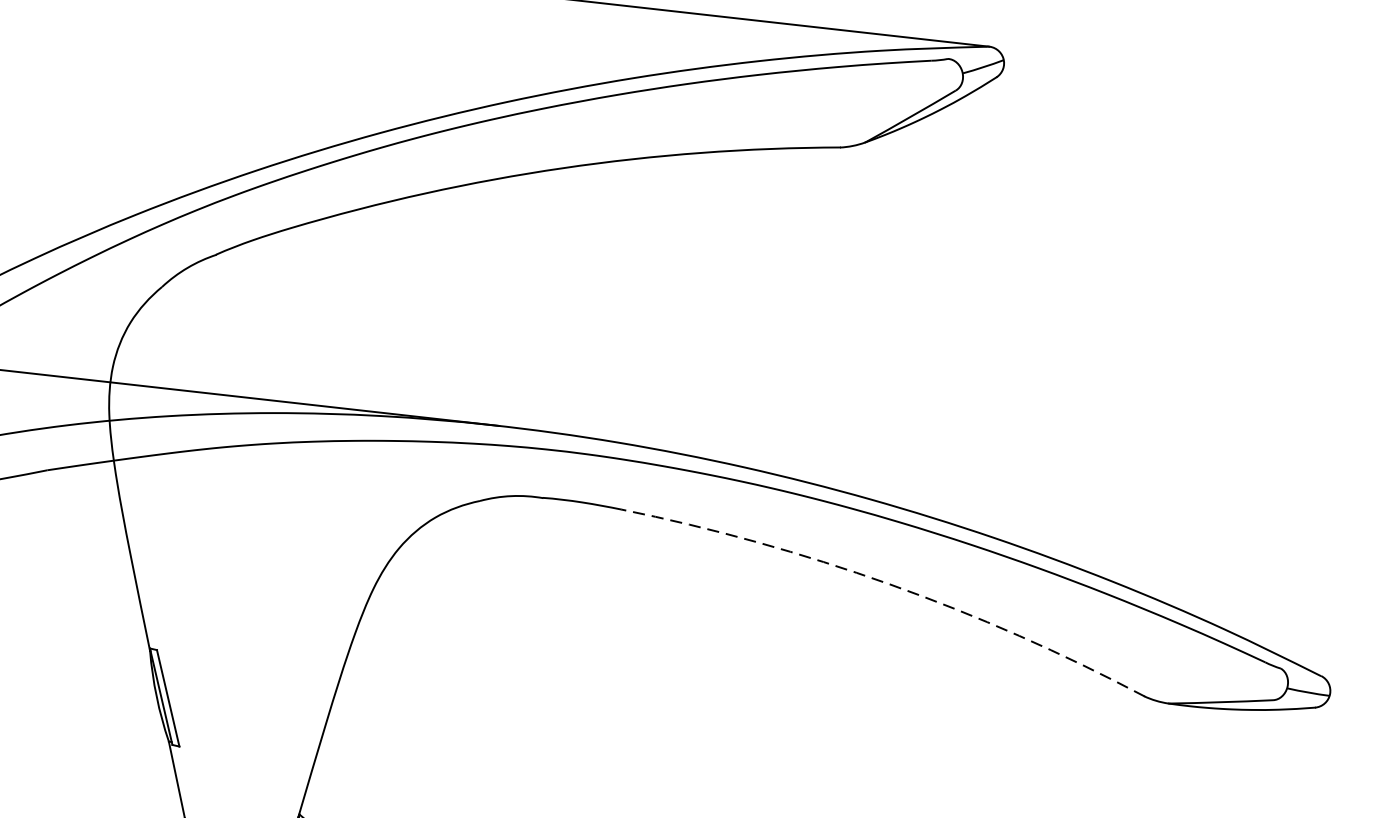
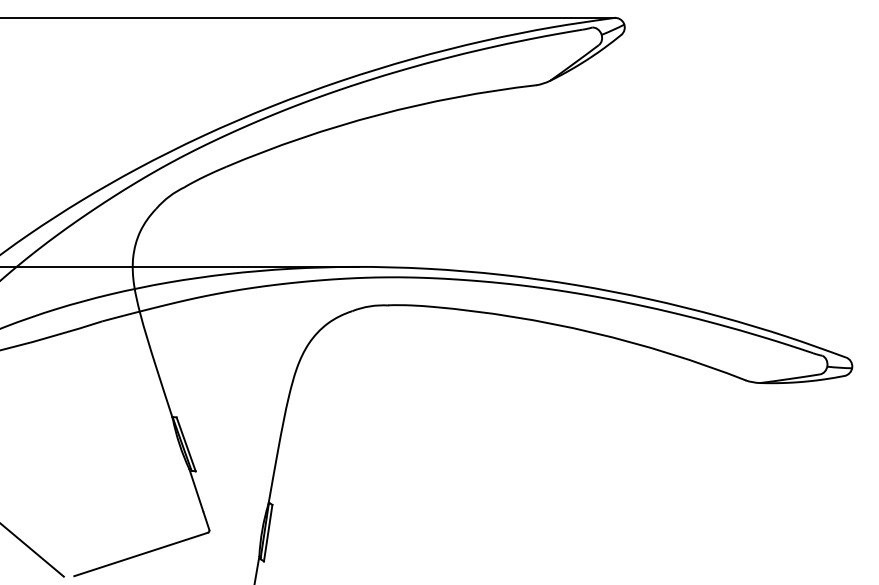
arc: (889, 584) -> (592, 332), dashed -> solid

